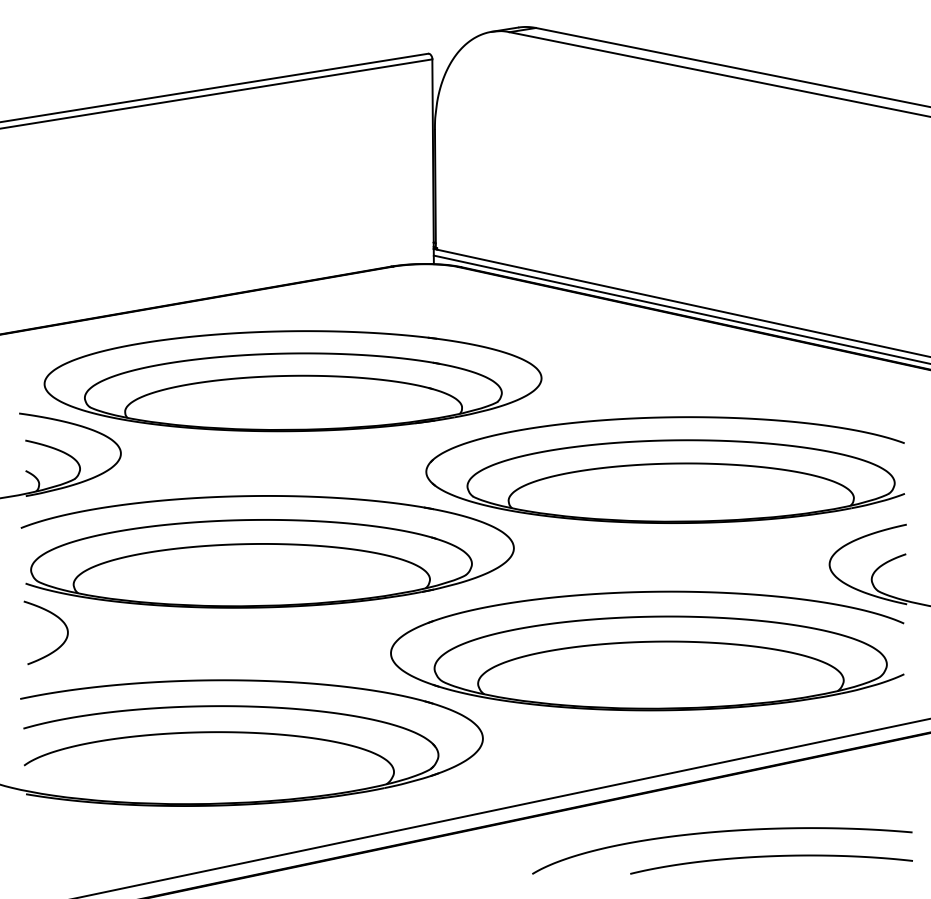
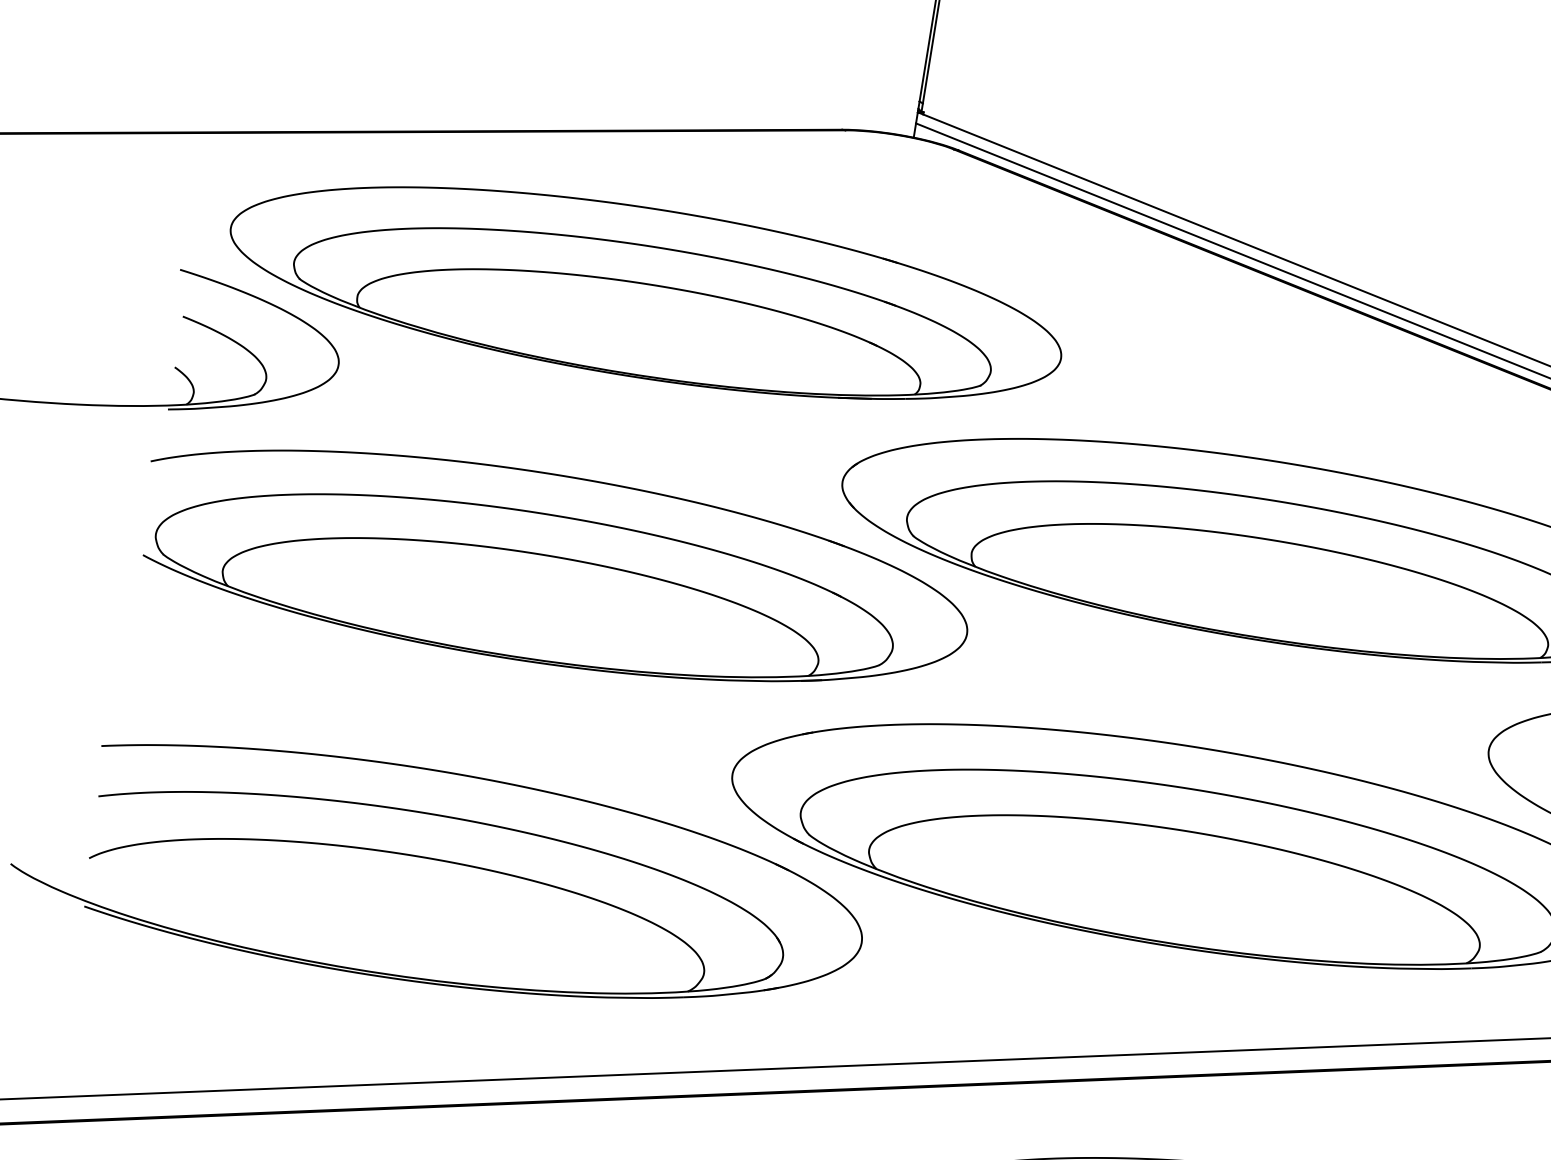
curve: (56, 617) -> (184, 620), removed

